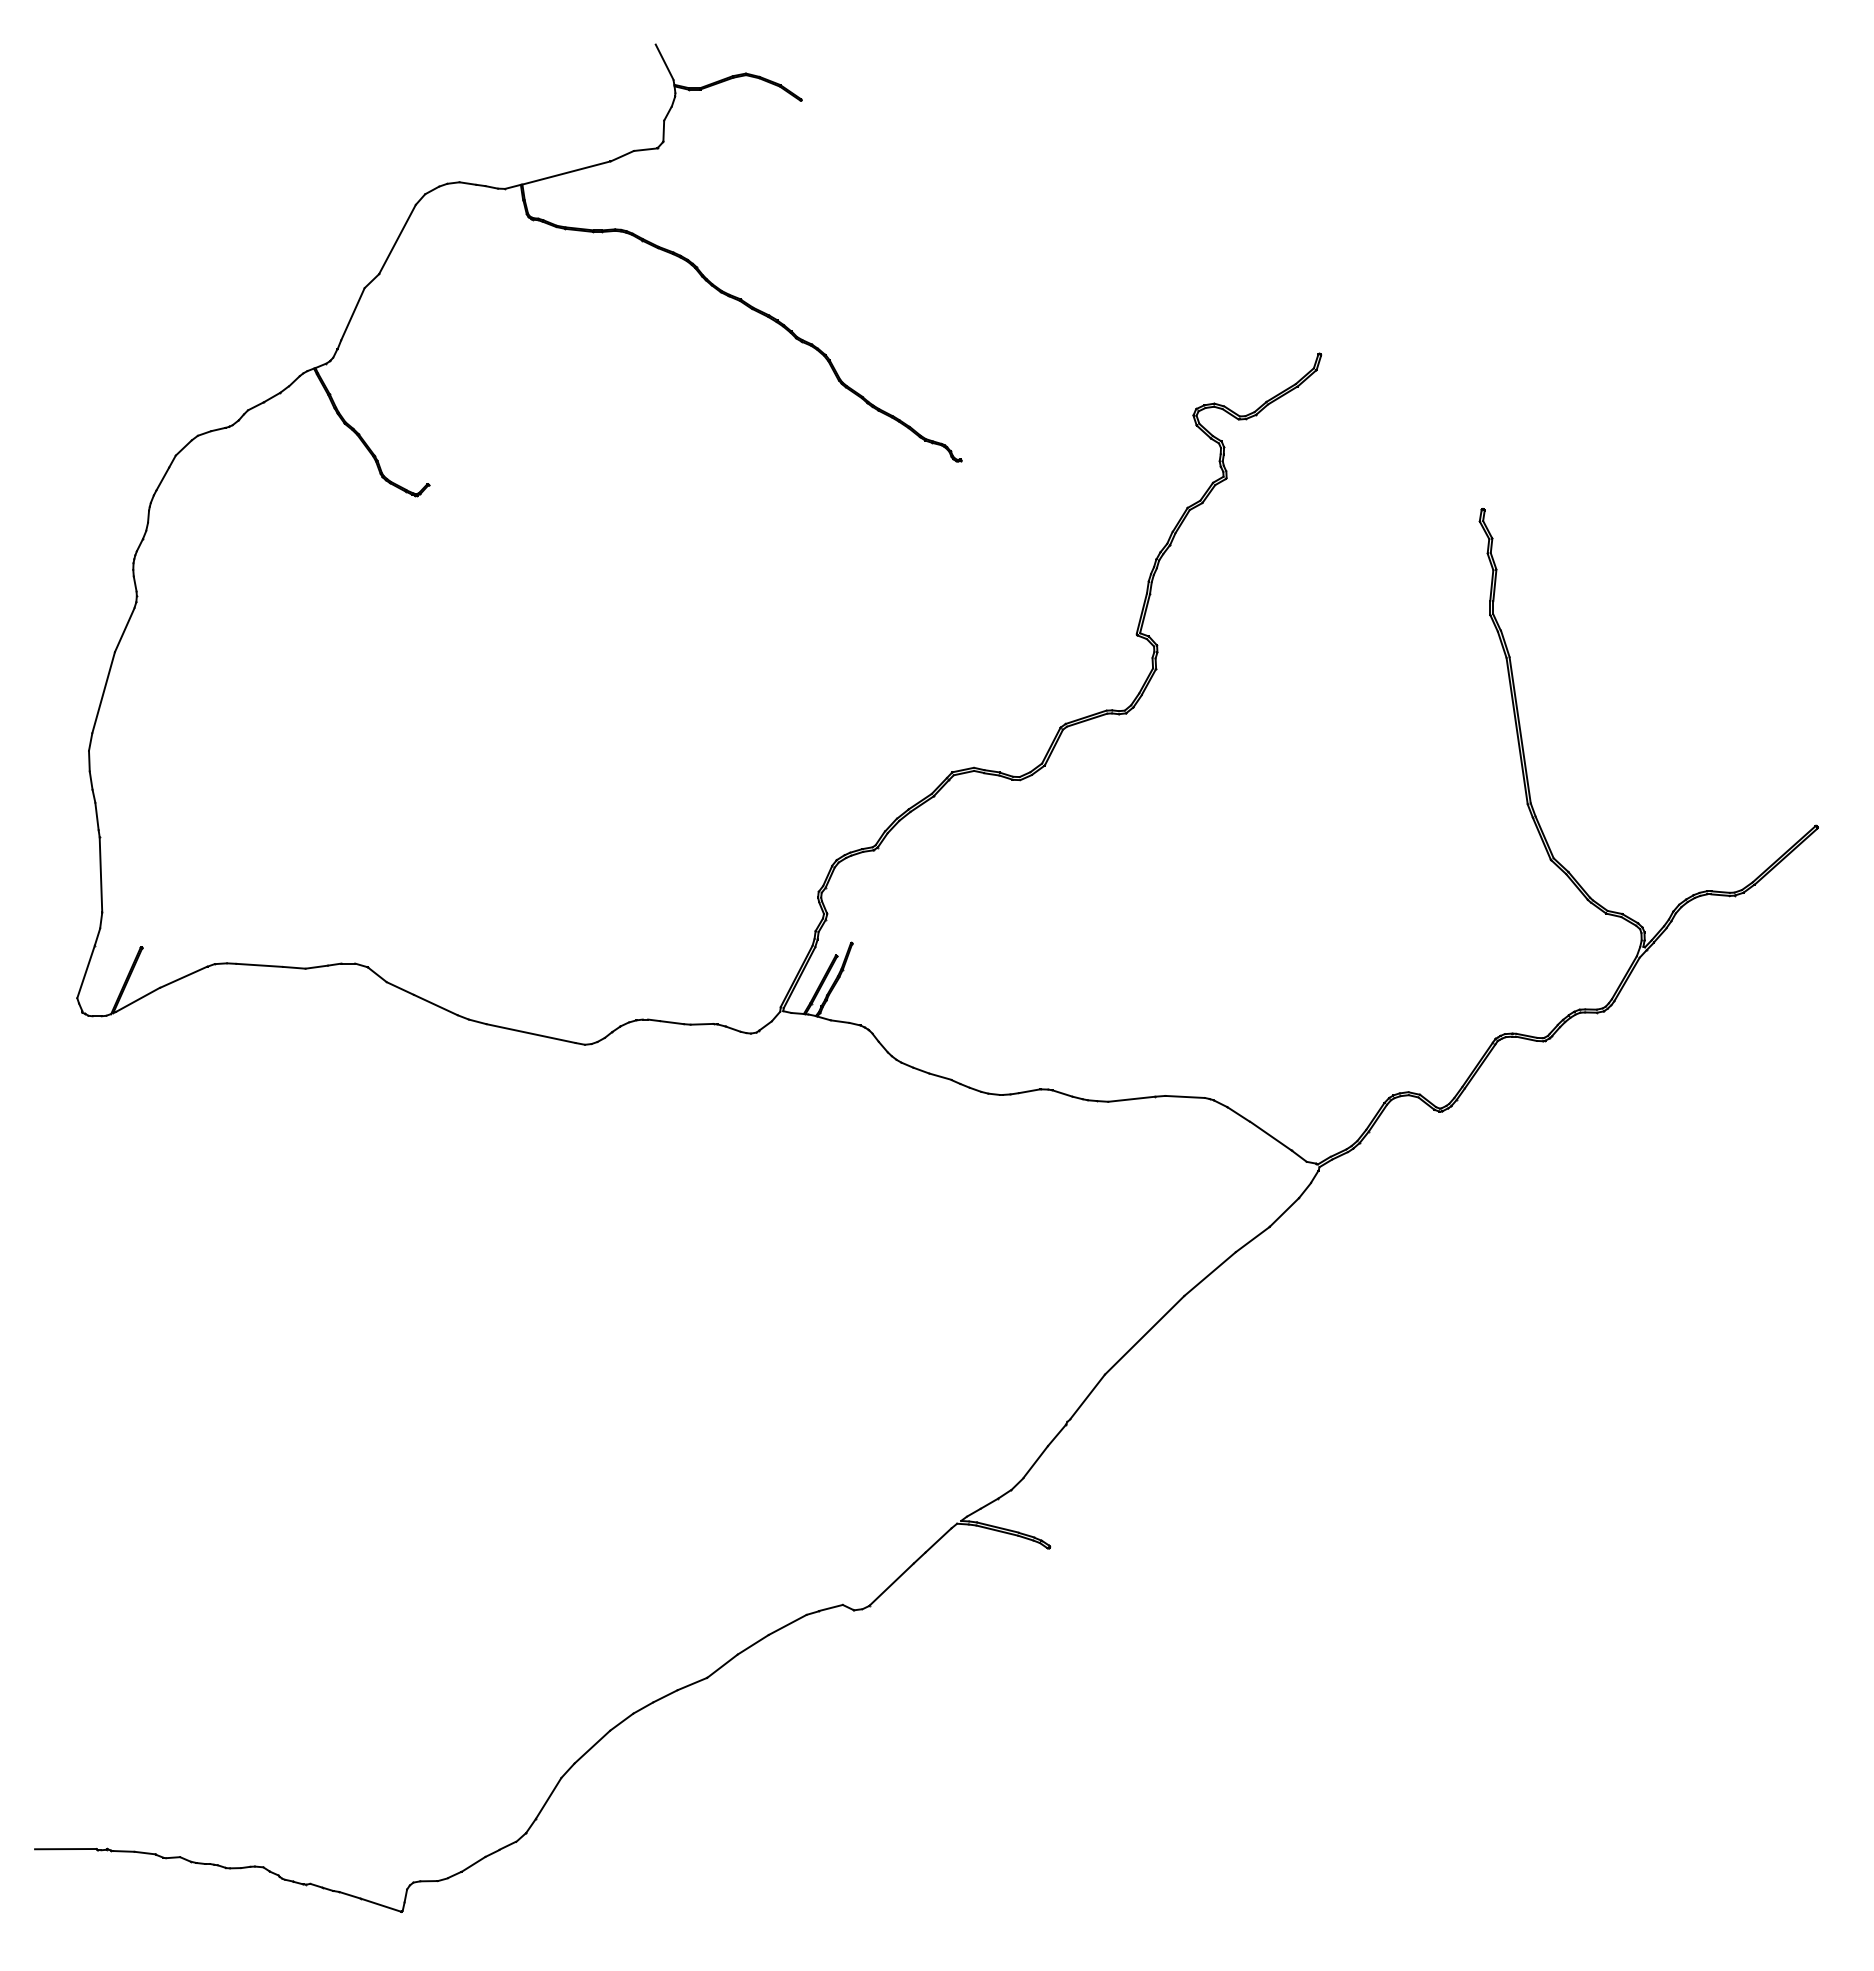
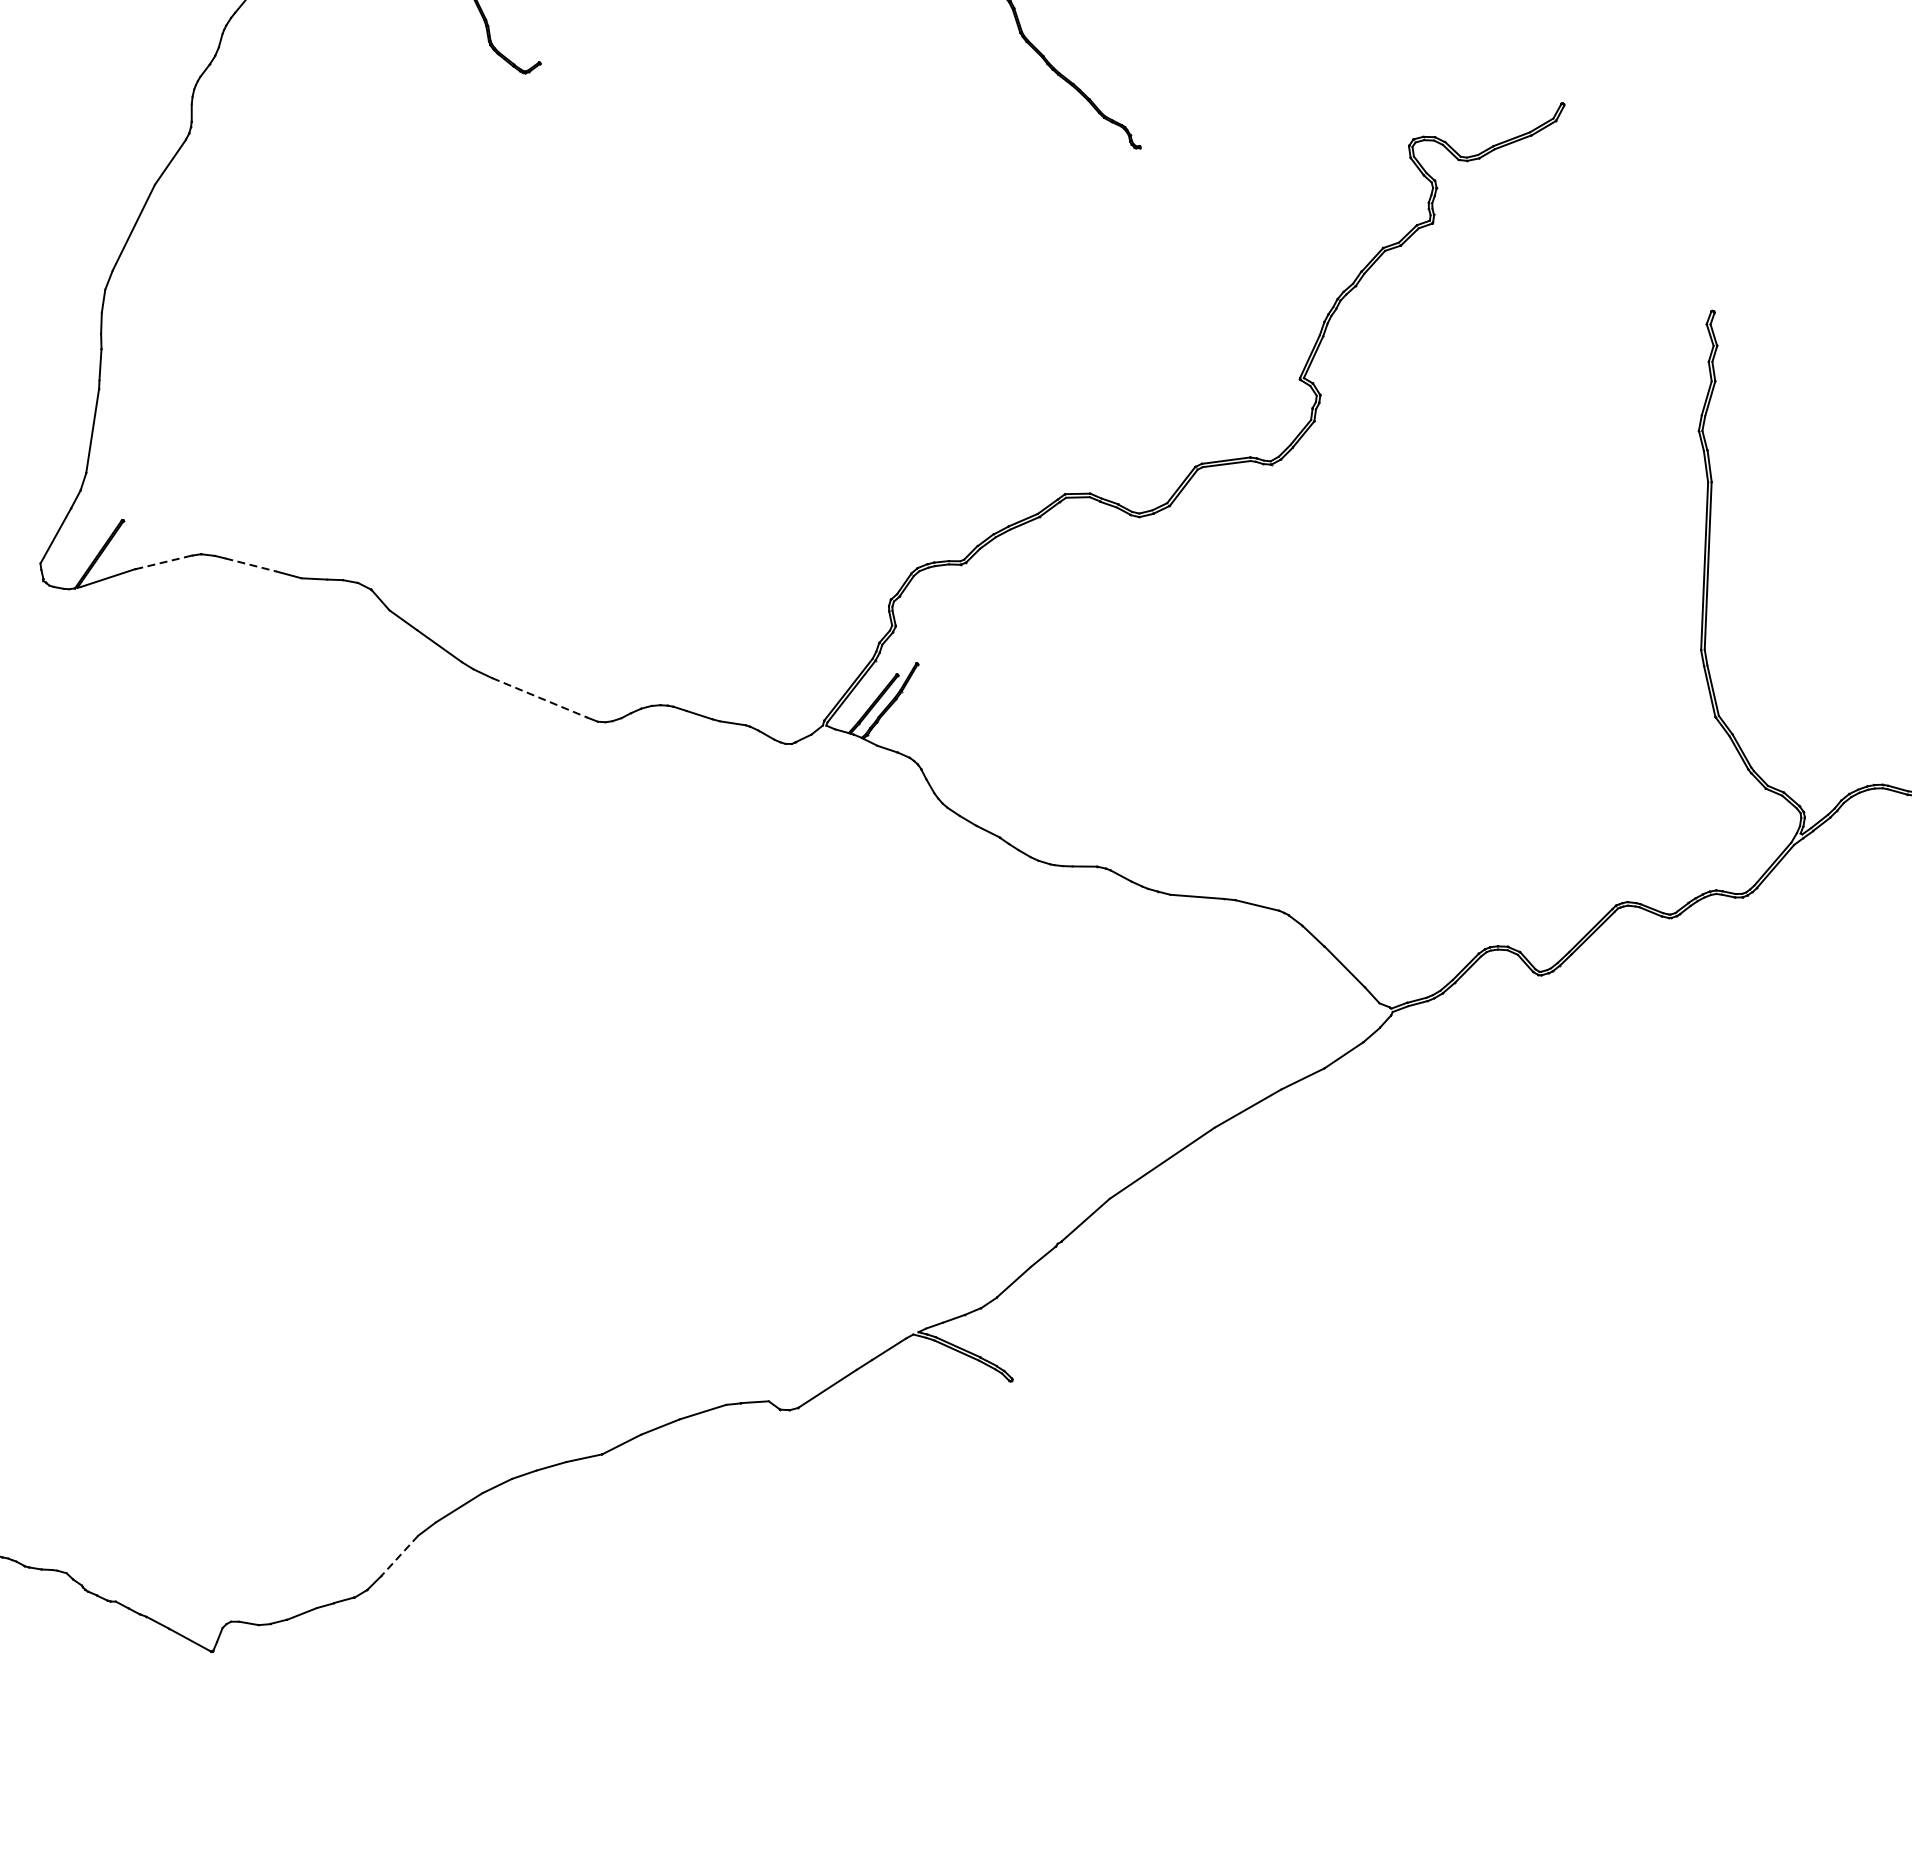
line: (260, 965) -> (251, 565), solid -> dashed
line: (183, 977) -> (163, 562), solid -> dashed
line: (531, 1033) -> (540, 697), solid -> dashed
line: (548, 1798) -> (399, 1555), solid -> dashed

